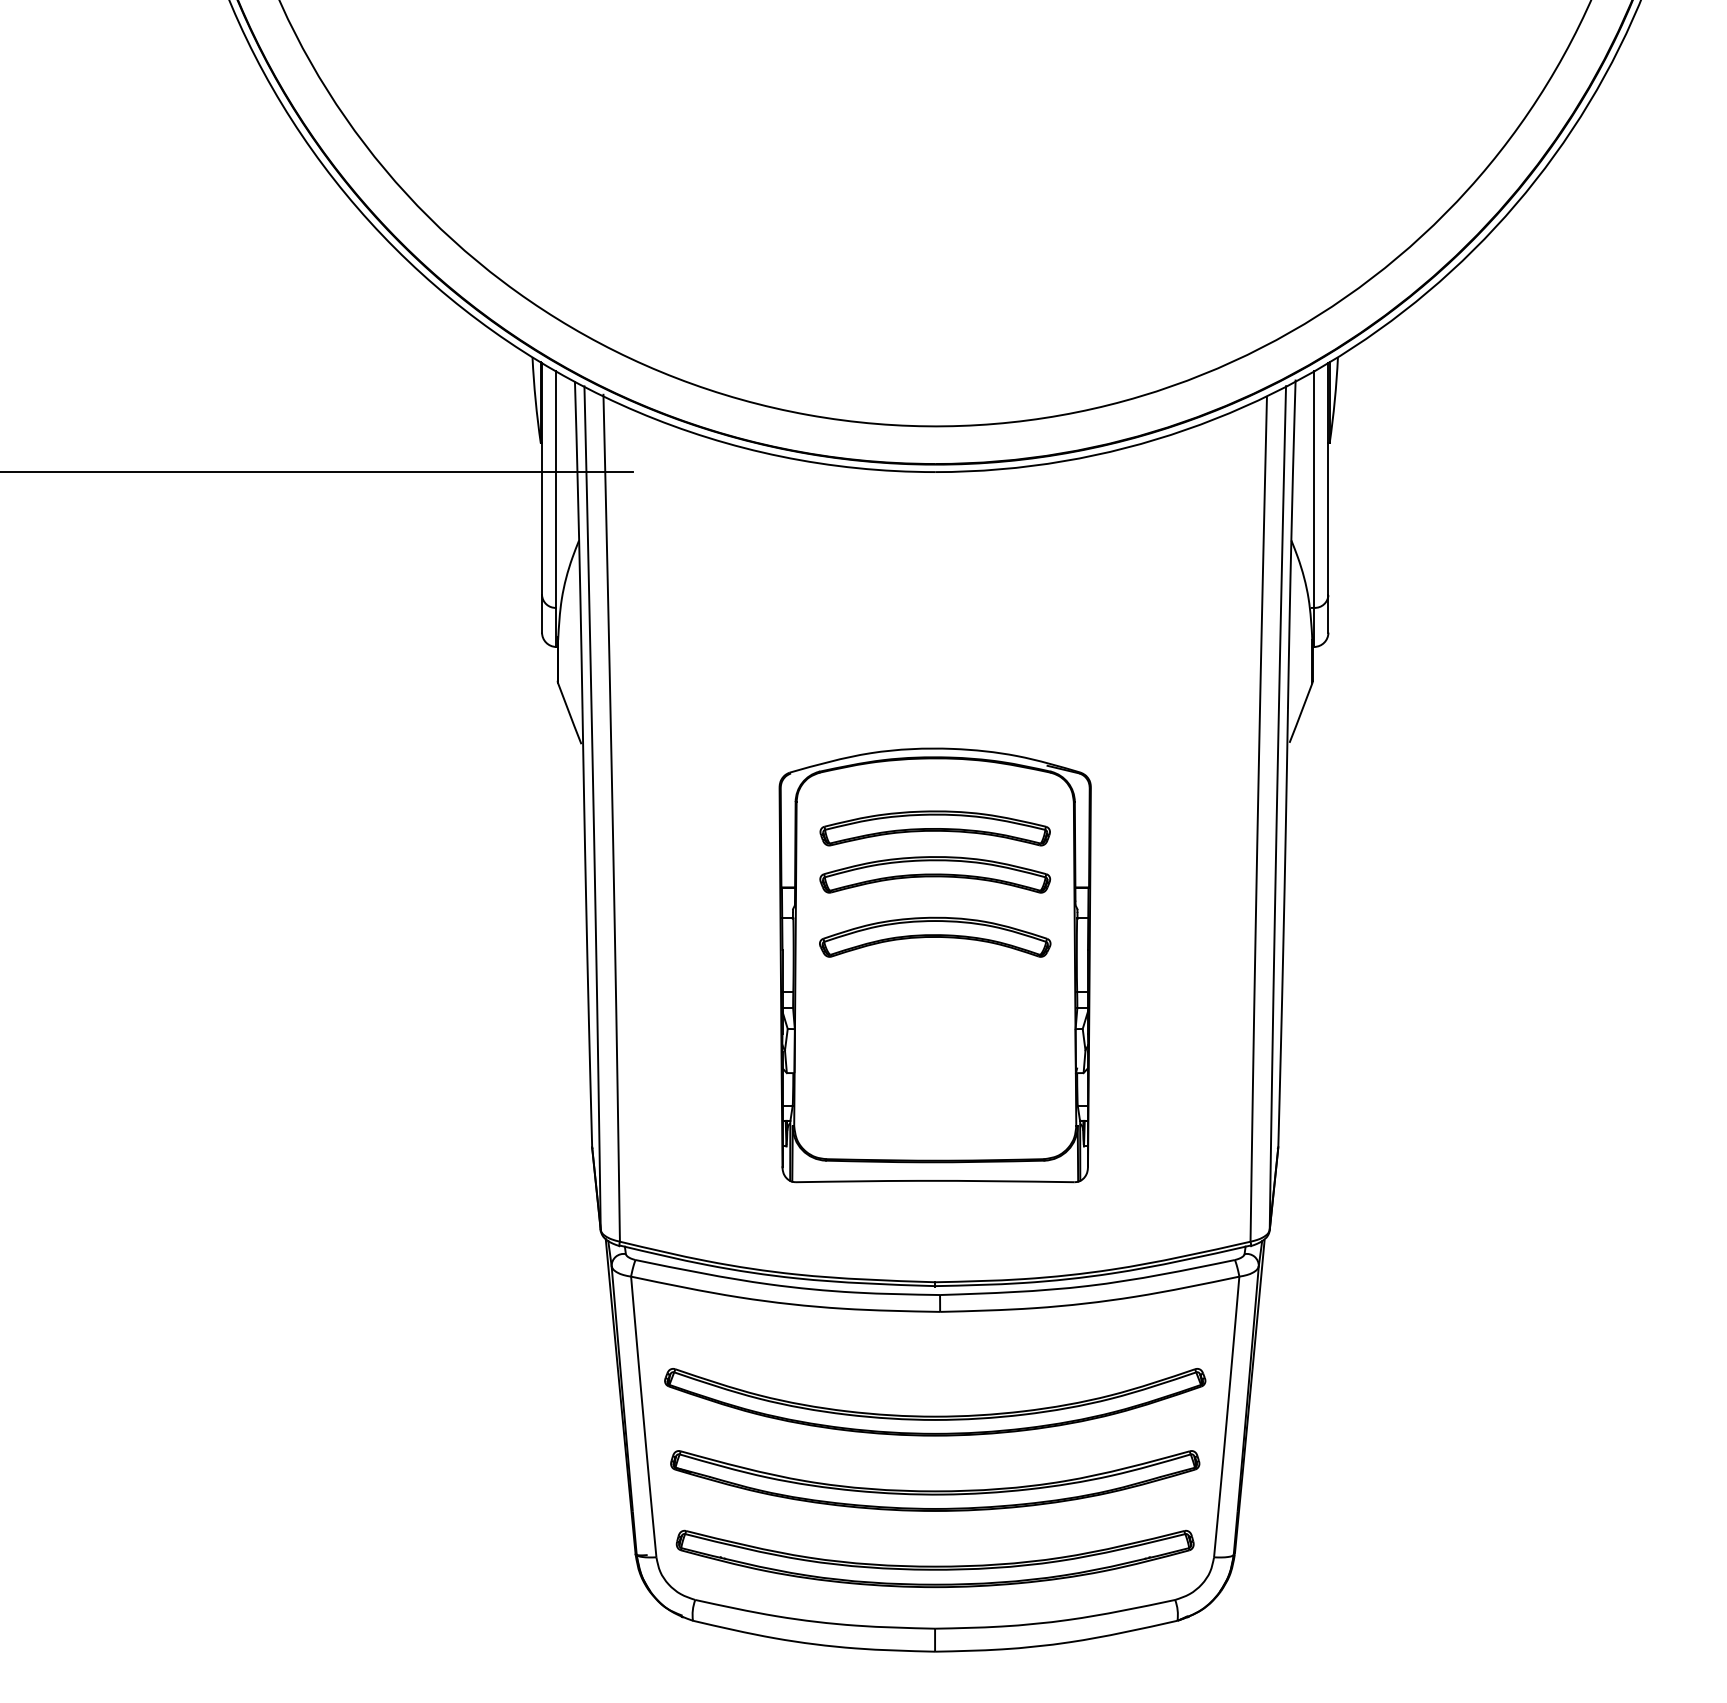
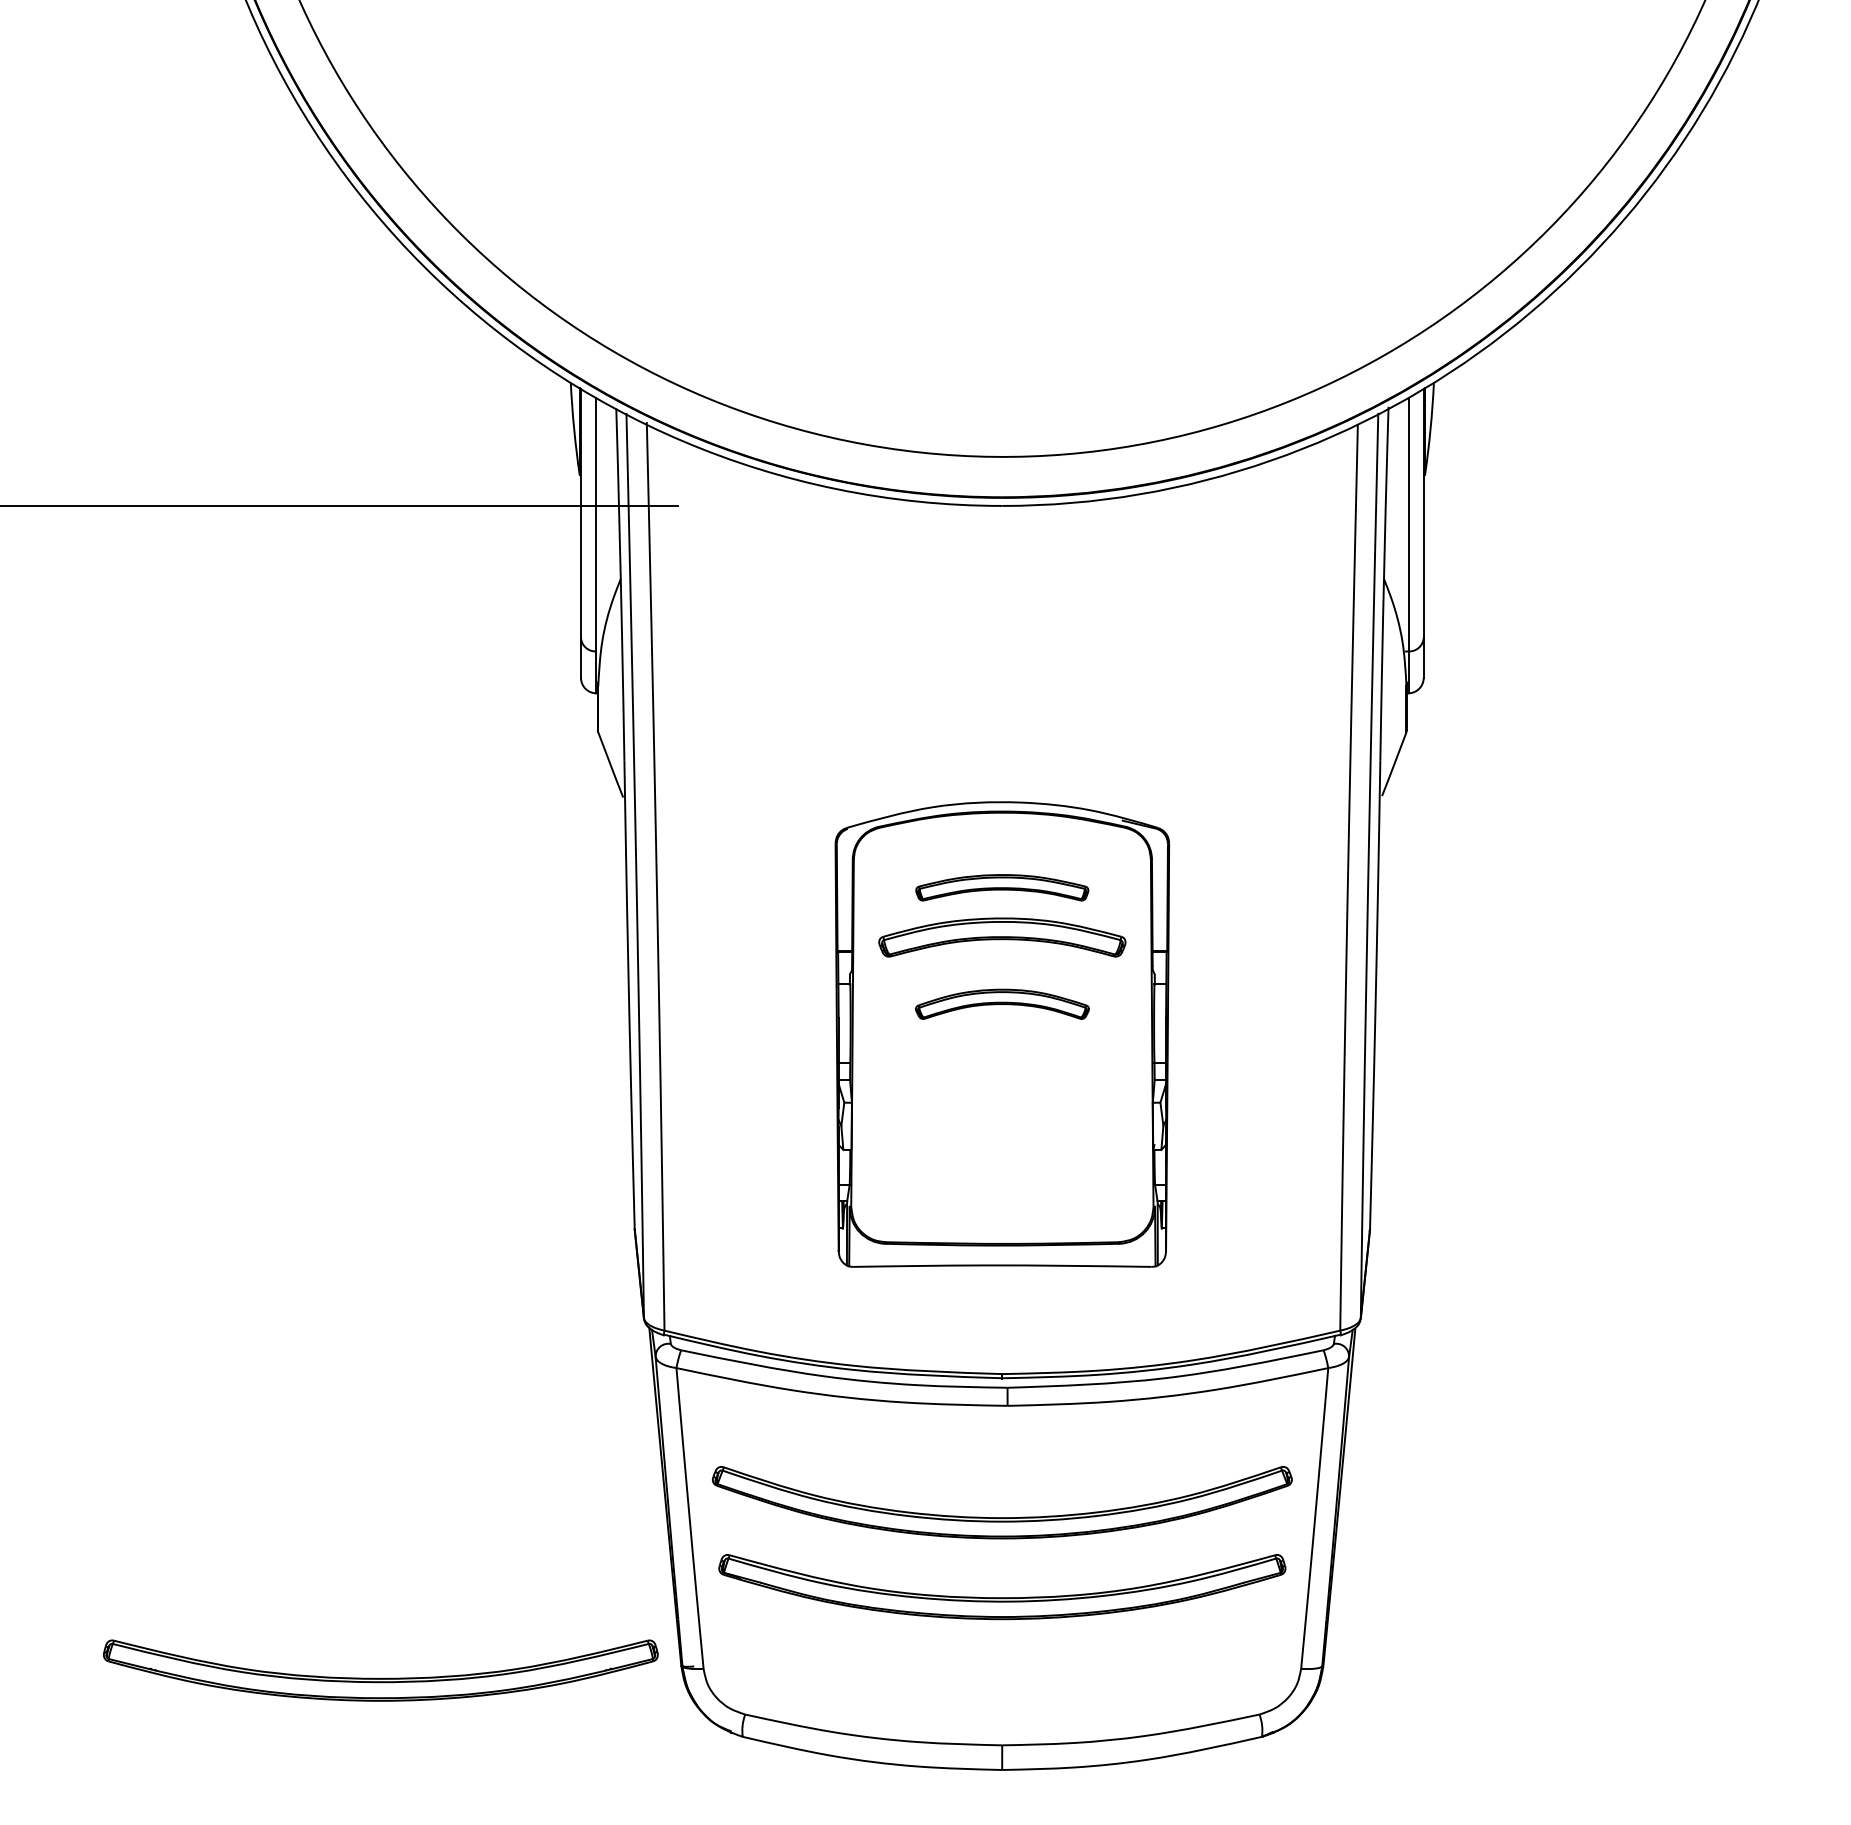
part: (934, 828) -> (1001, 887), size x0.7
part: (935, 936) -> (1002, 1003), size x0.7
part: (934, 1565) -> (380, 1677), moved

